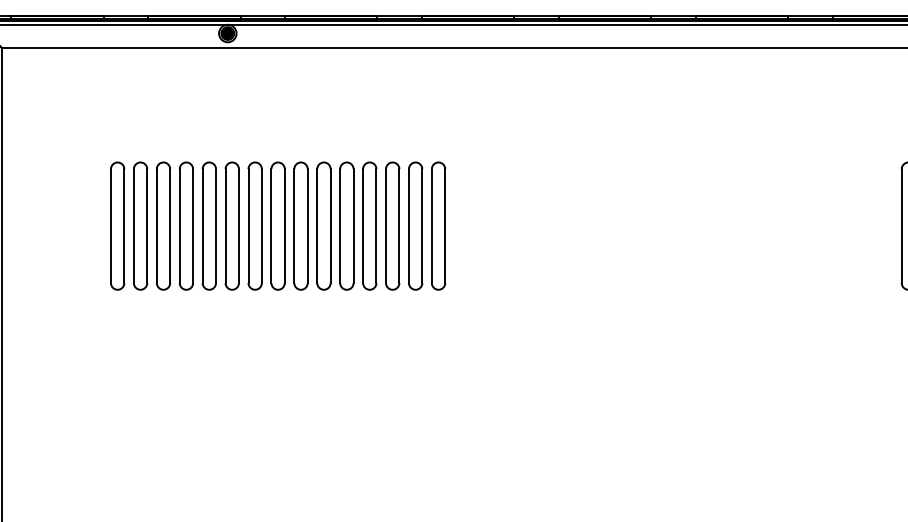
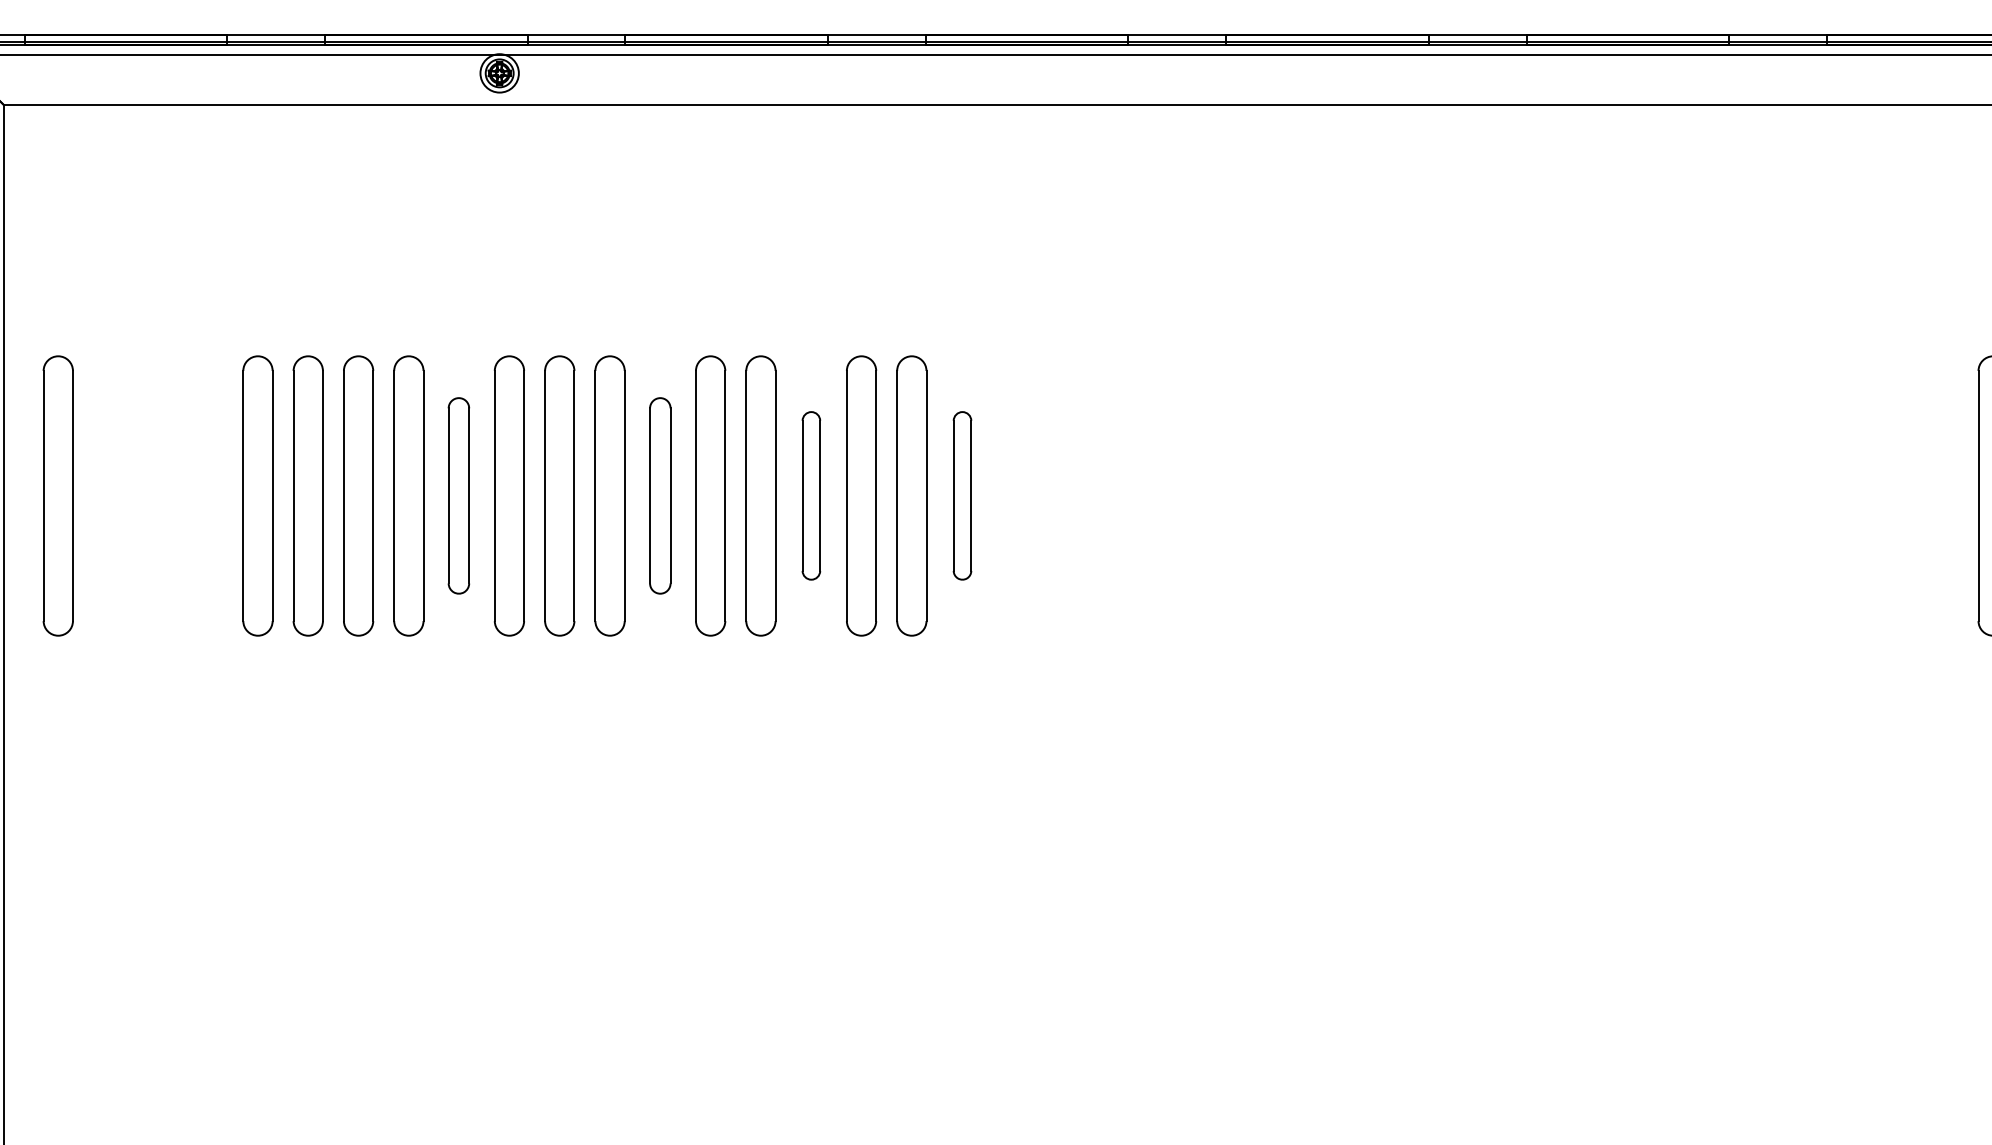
part: (26, 225) -> (57, 494), added
part: (208, 225) -> (457, 494), size x0.7
part: (300, 225) -> (659, 494), size x0.7
part: (369, 225) -> (810, 494), size x0.6
part: (438, 225) -> (961, 494), size x0.6

